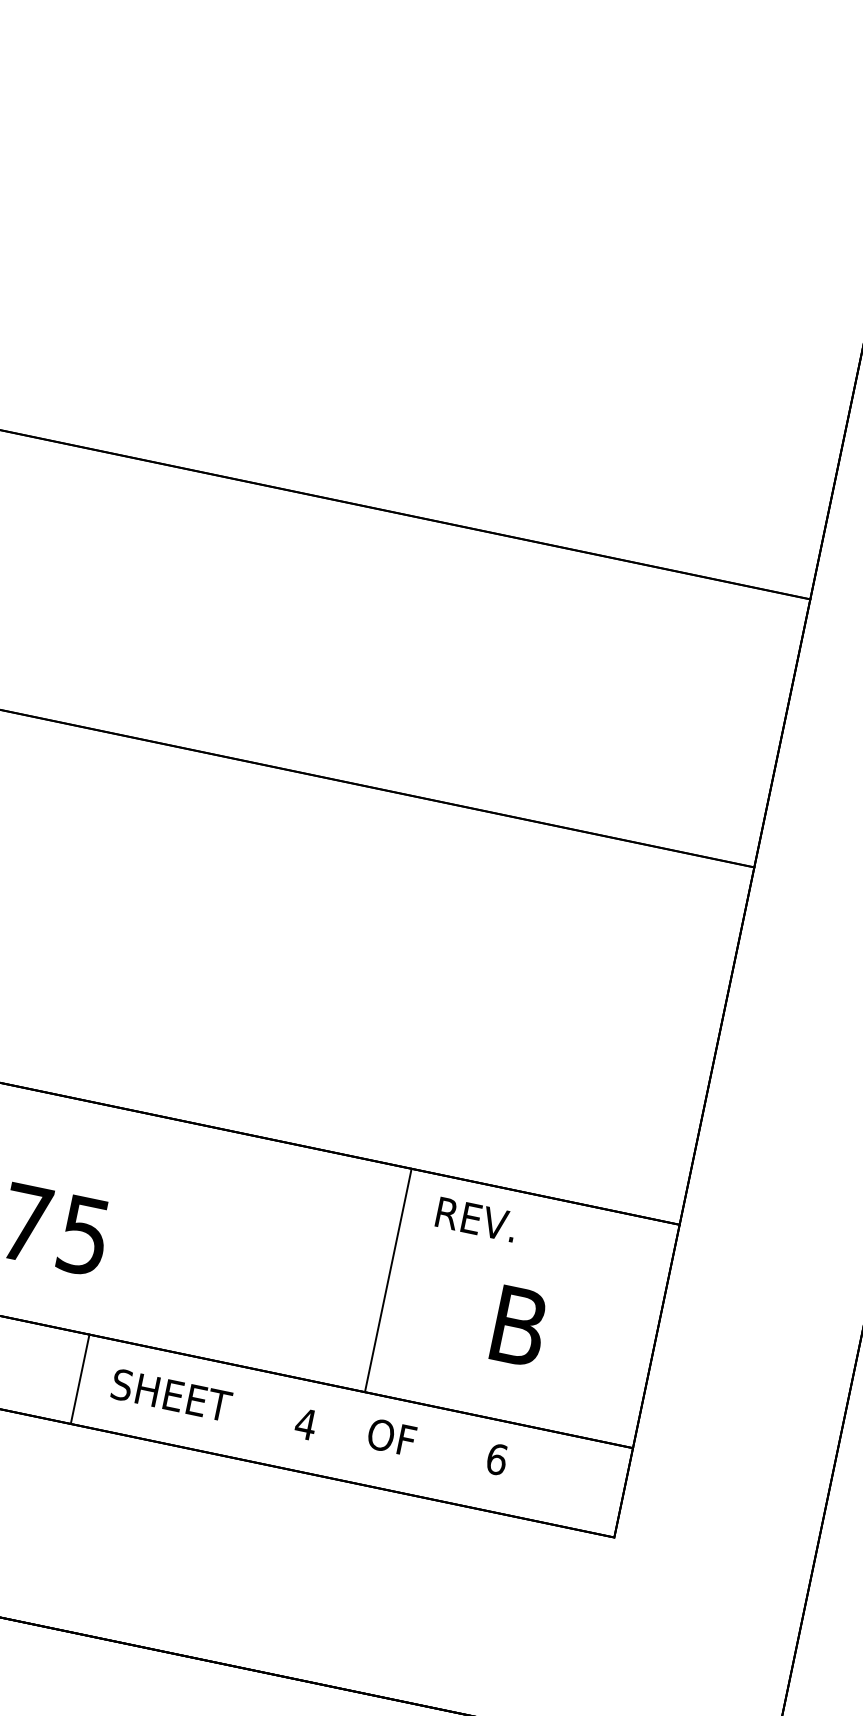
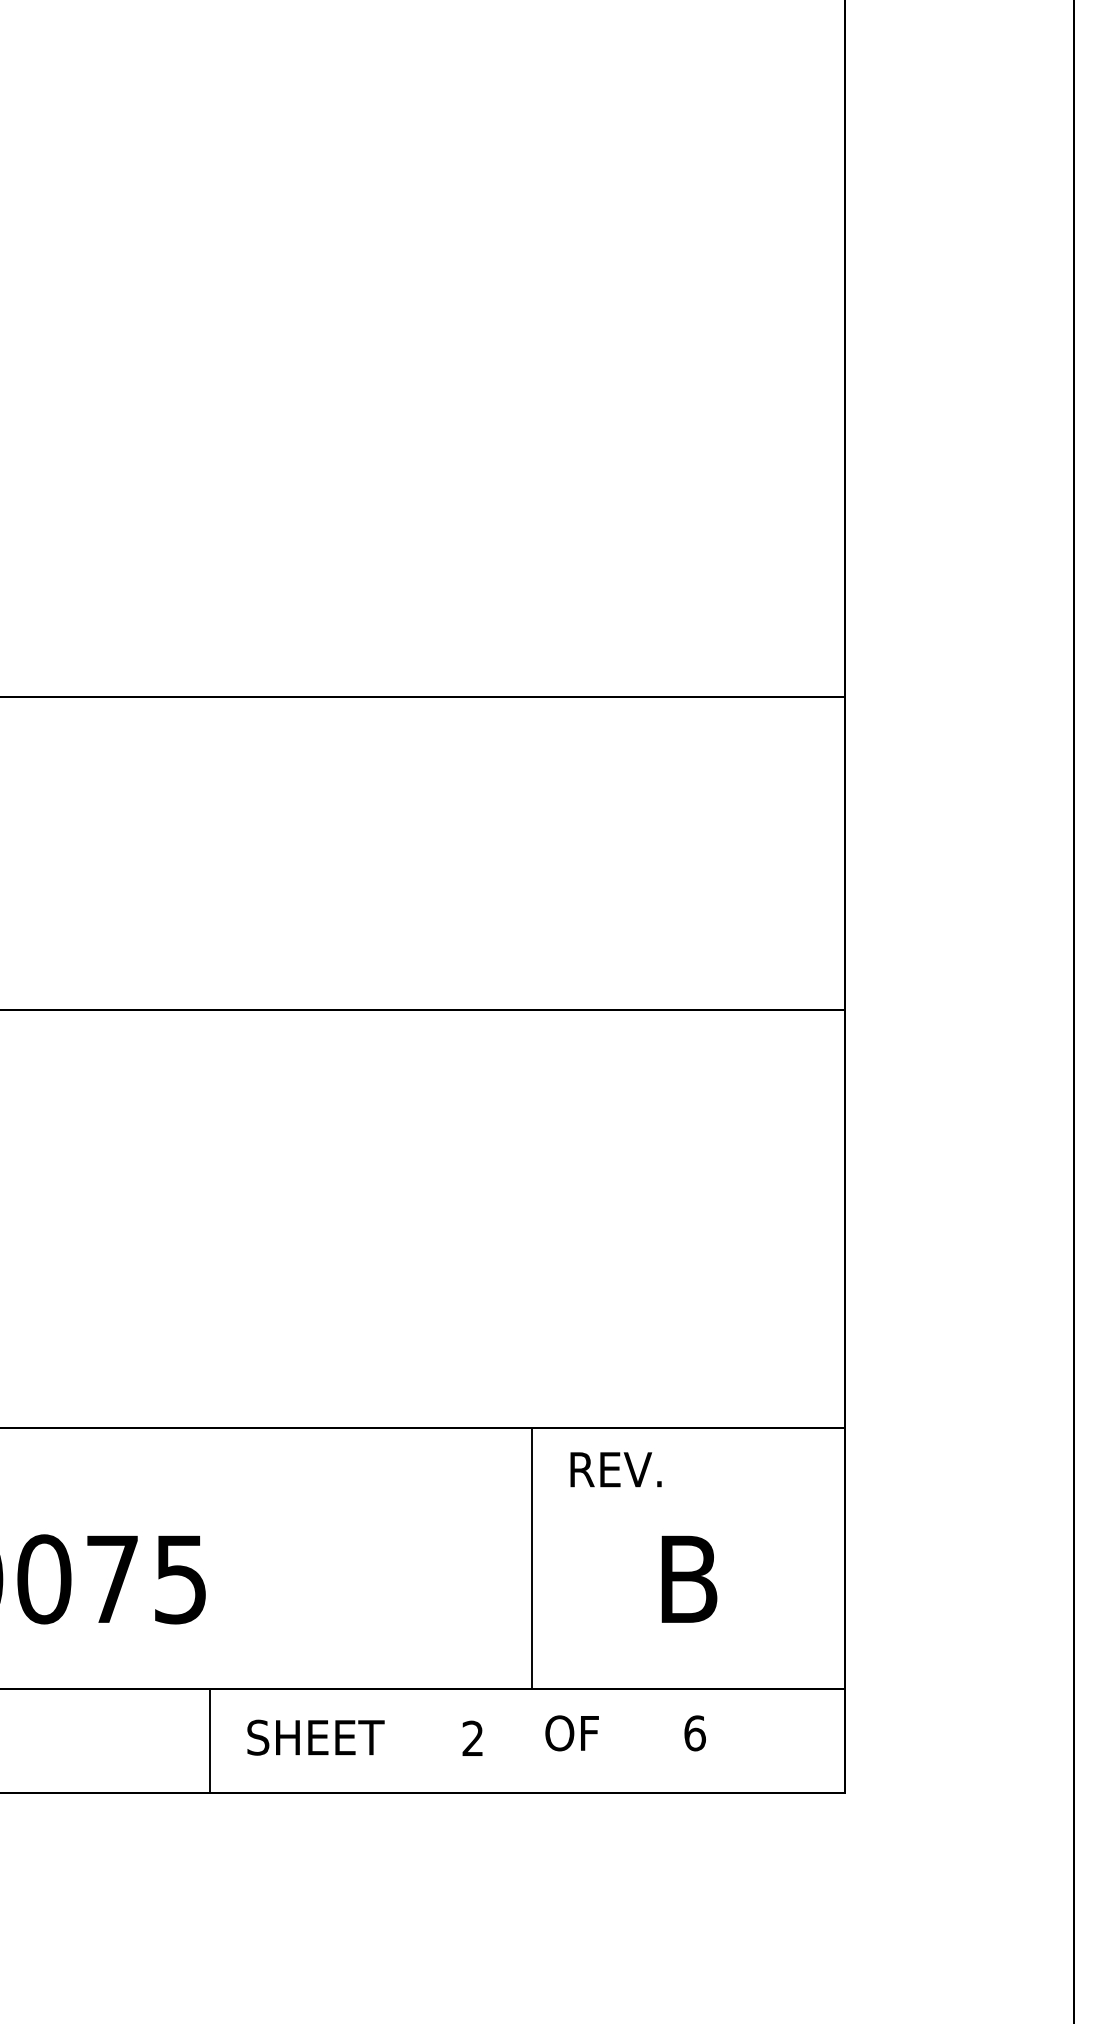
text: (305, 1423) -> (472, 1737), 4 -> 2

